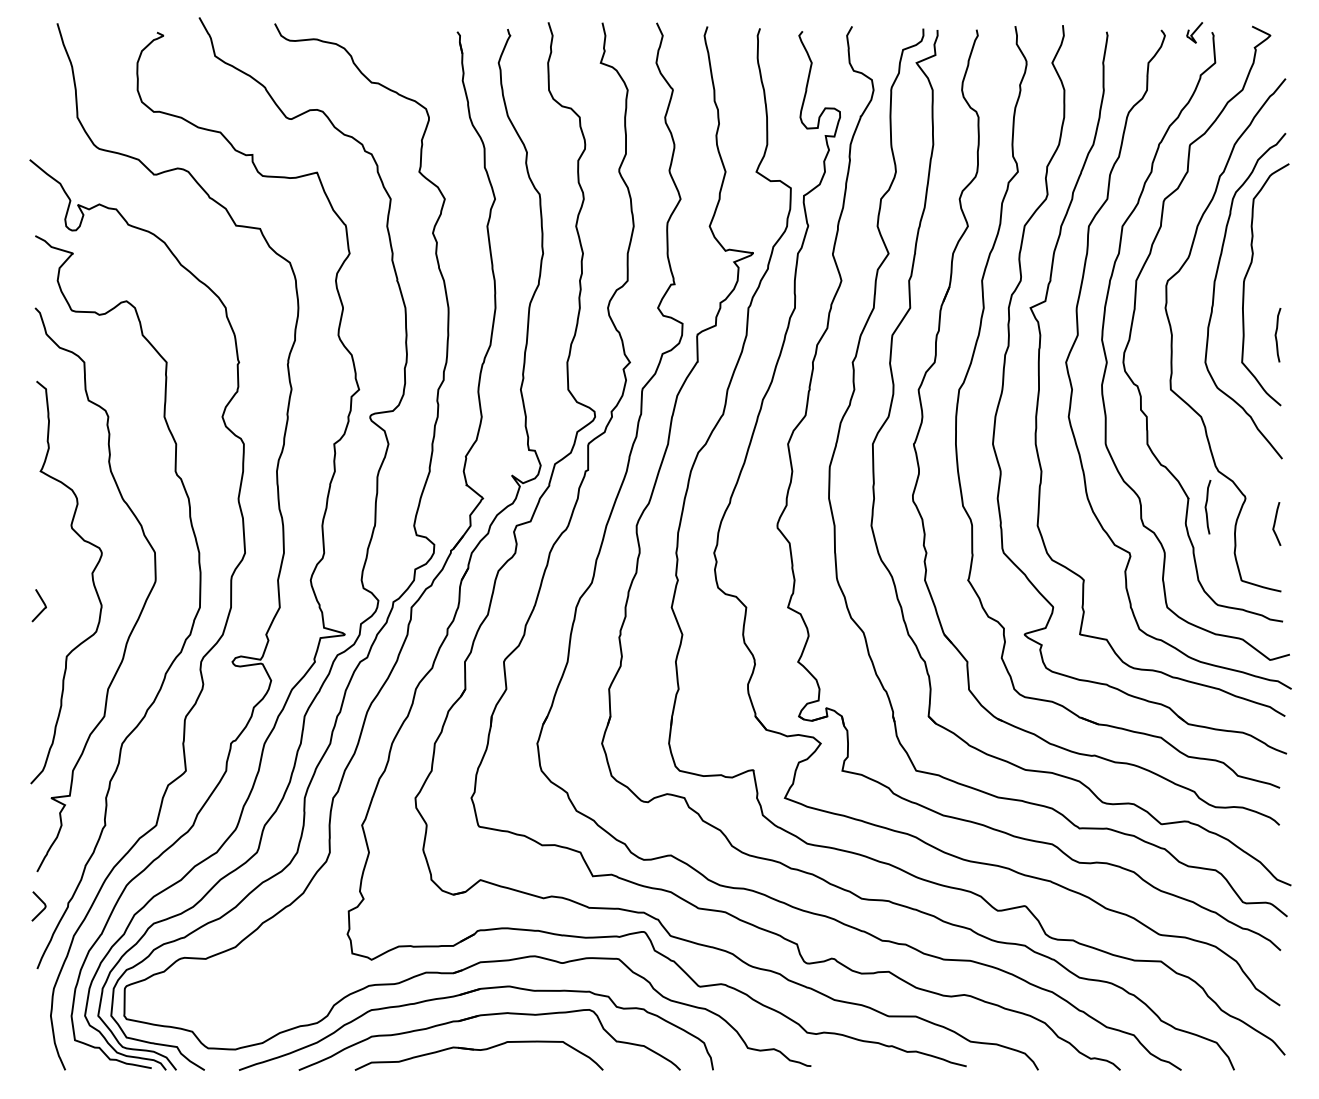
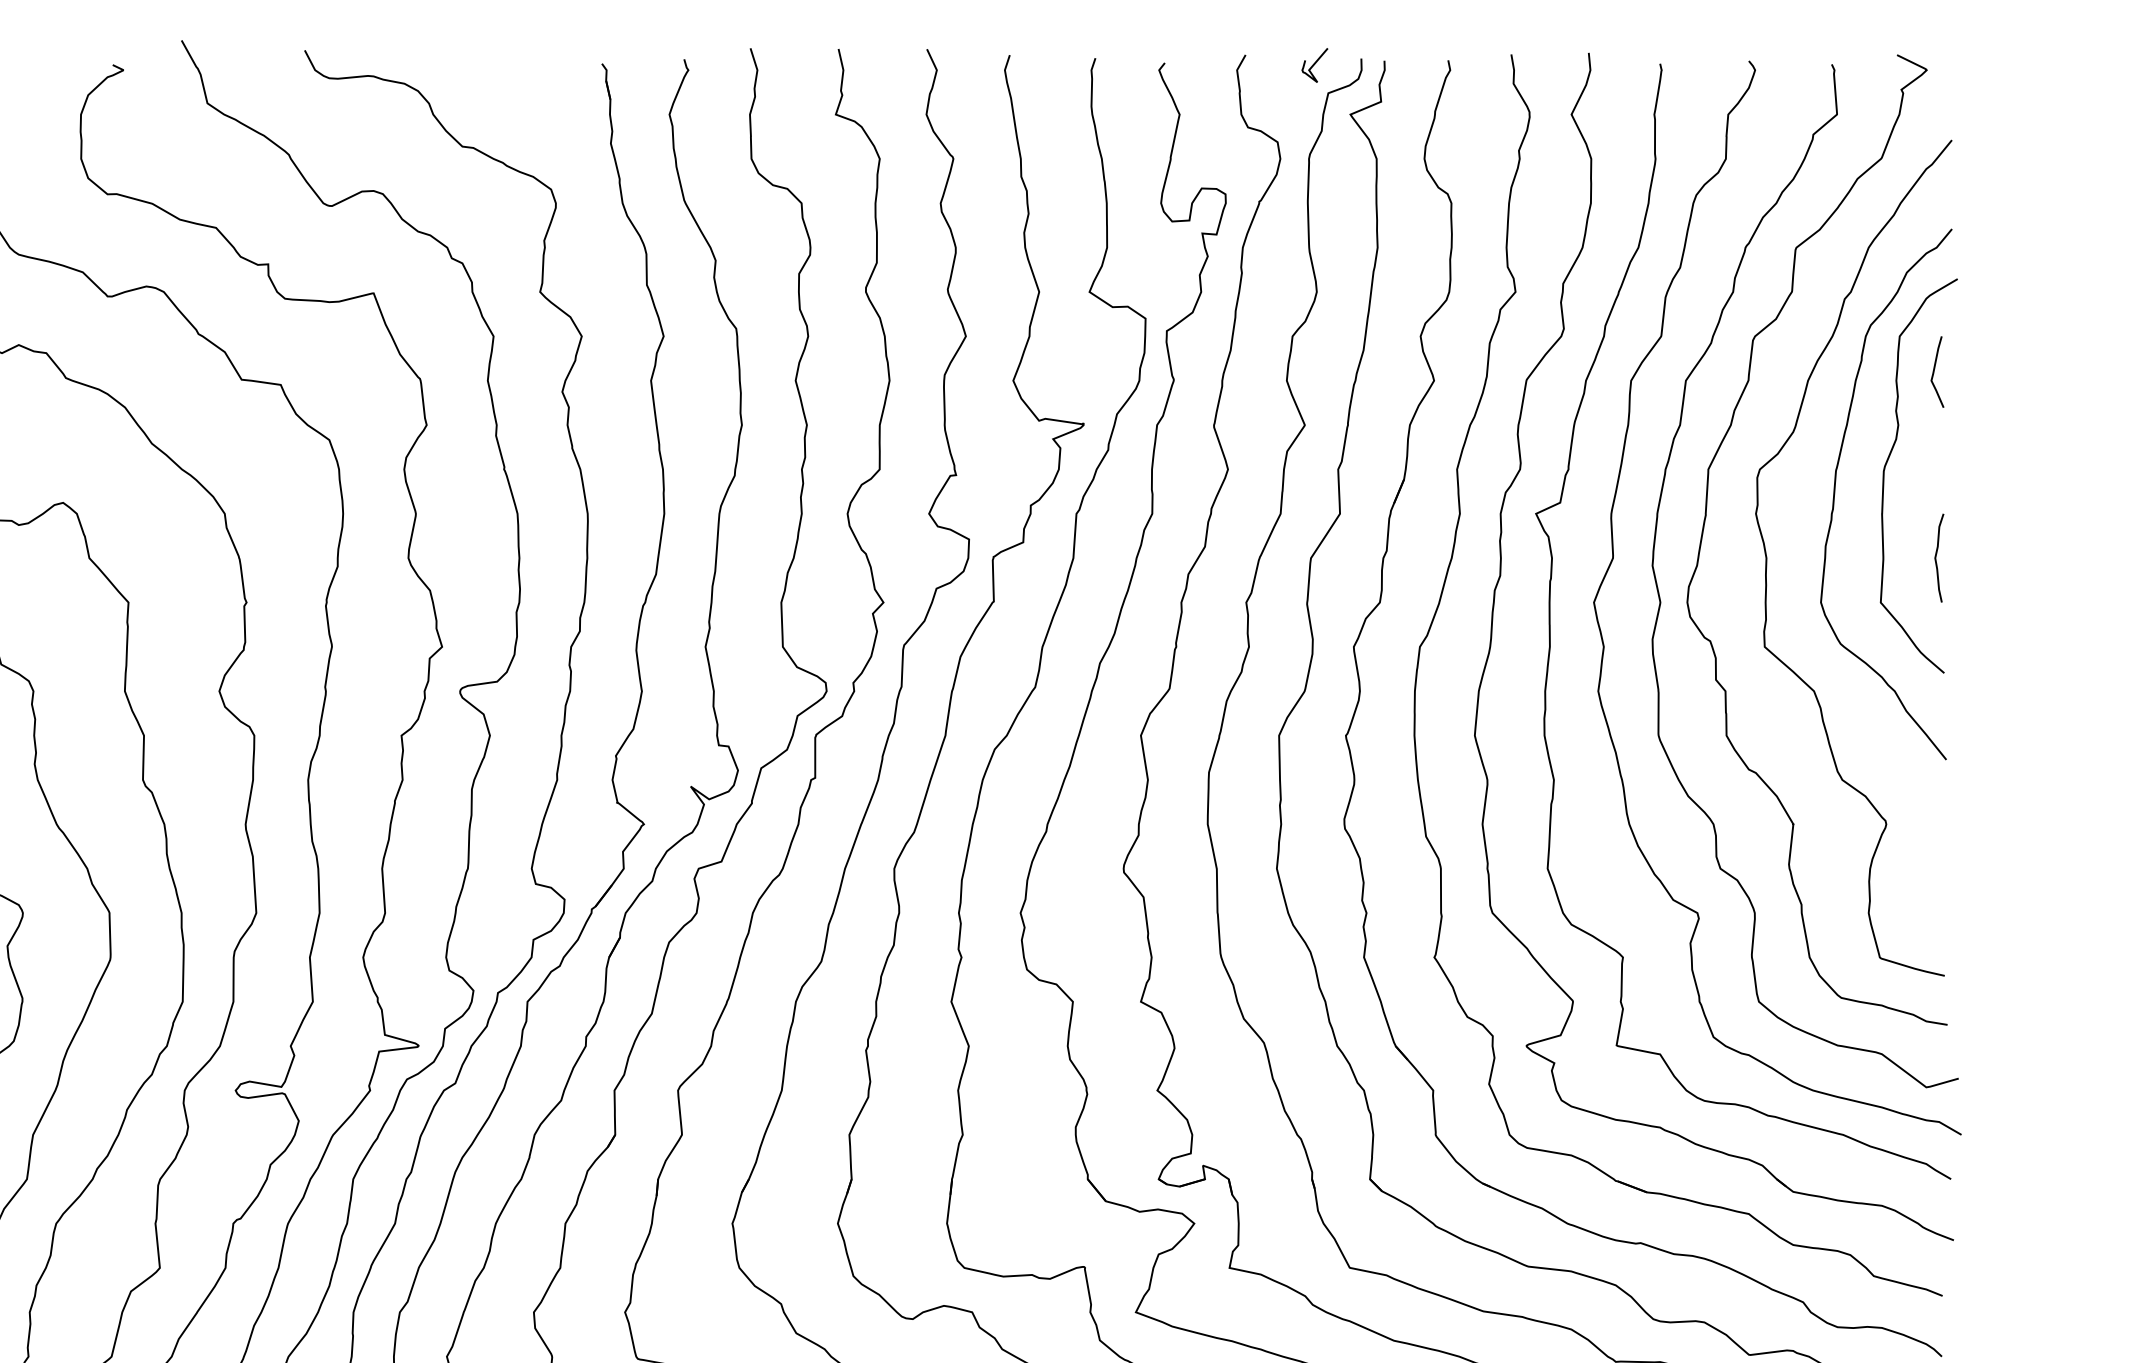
curve: (1194, 32) -> (1314, 64), moved
curve: (1206, 507) -> (1822, 838), removed
curve: (1275, 523) -> (1935, 371), moved

